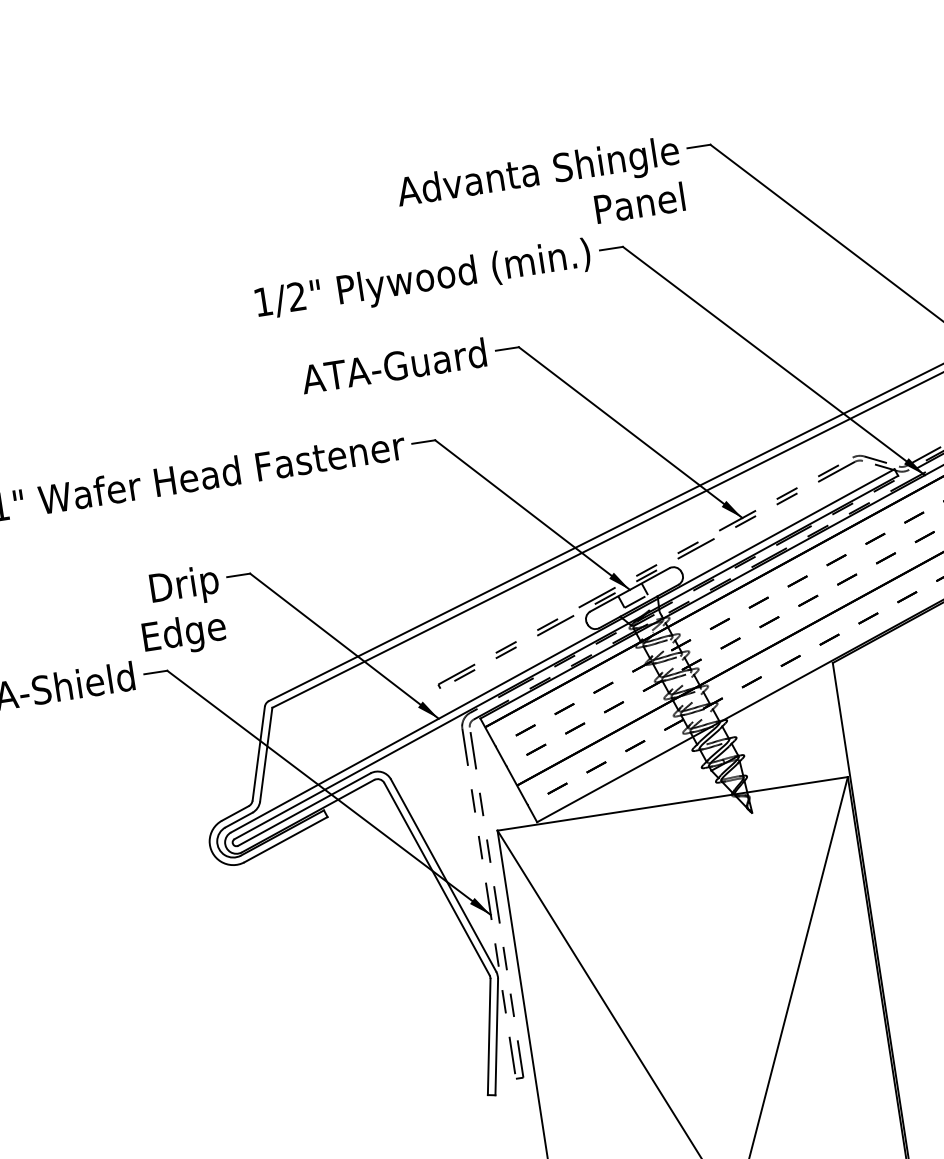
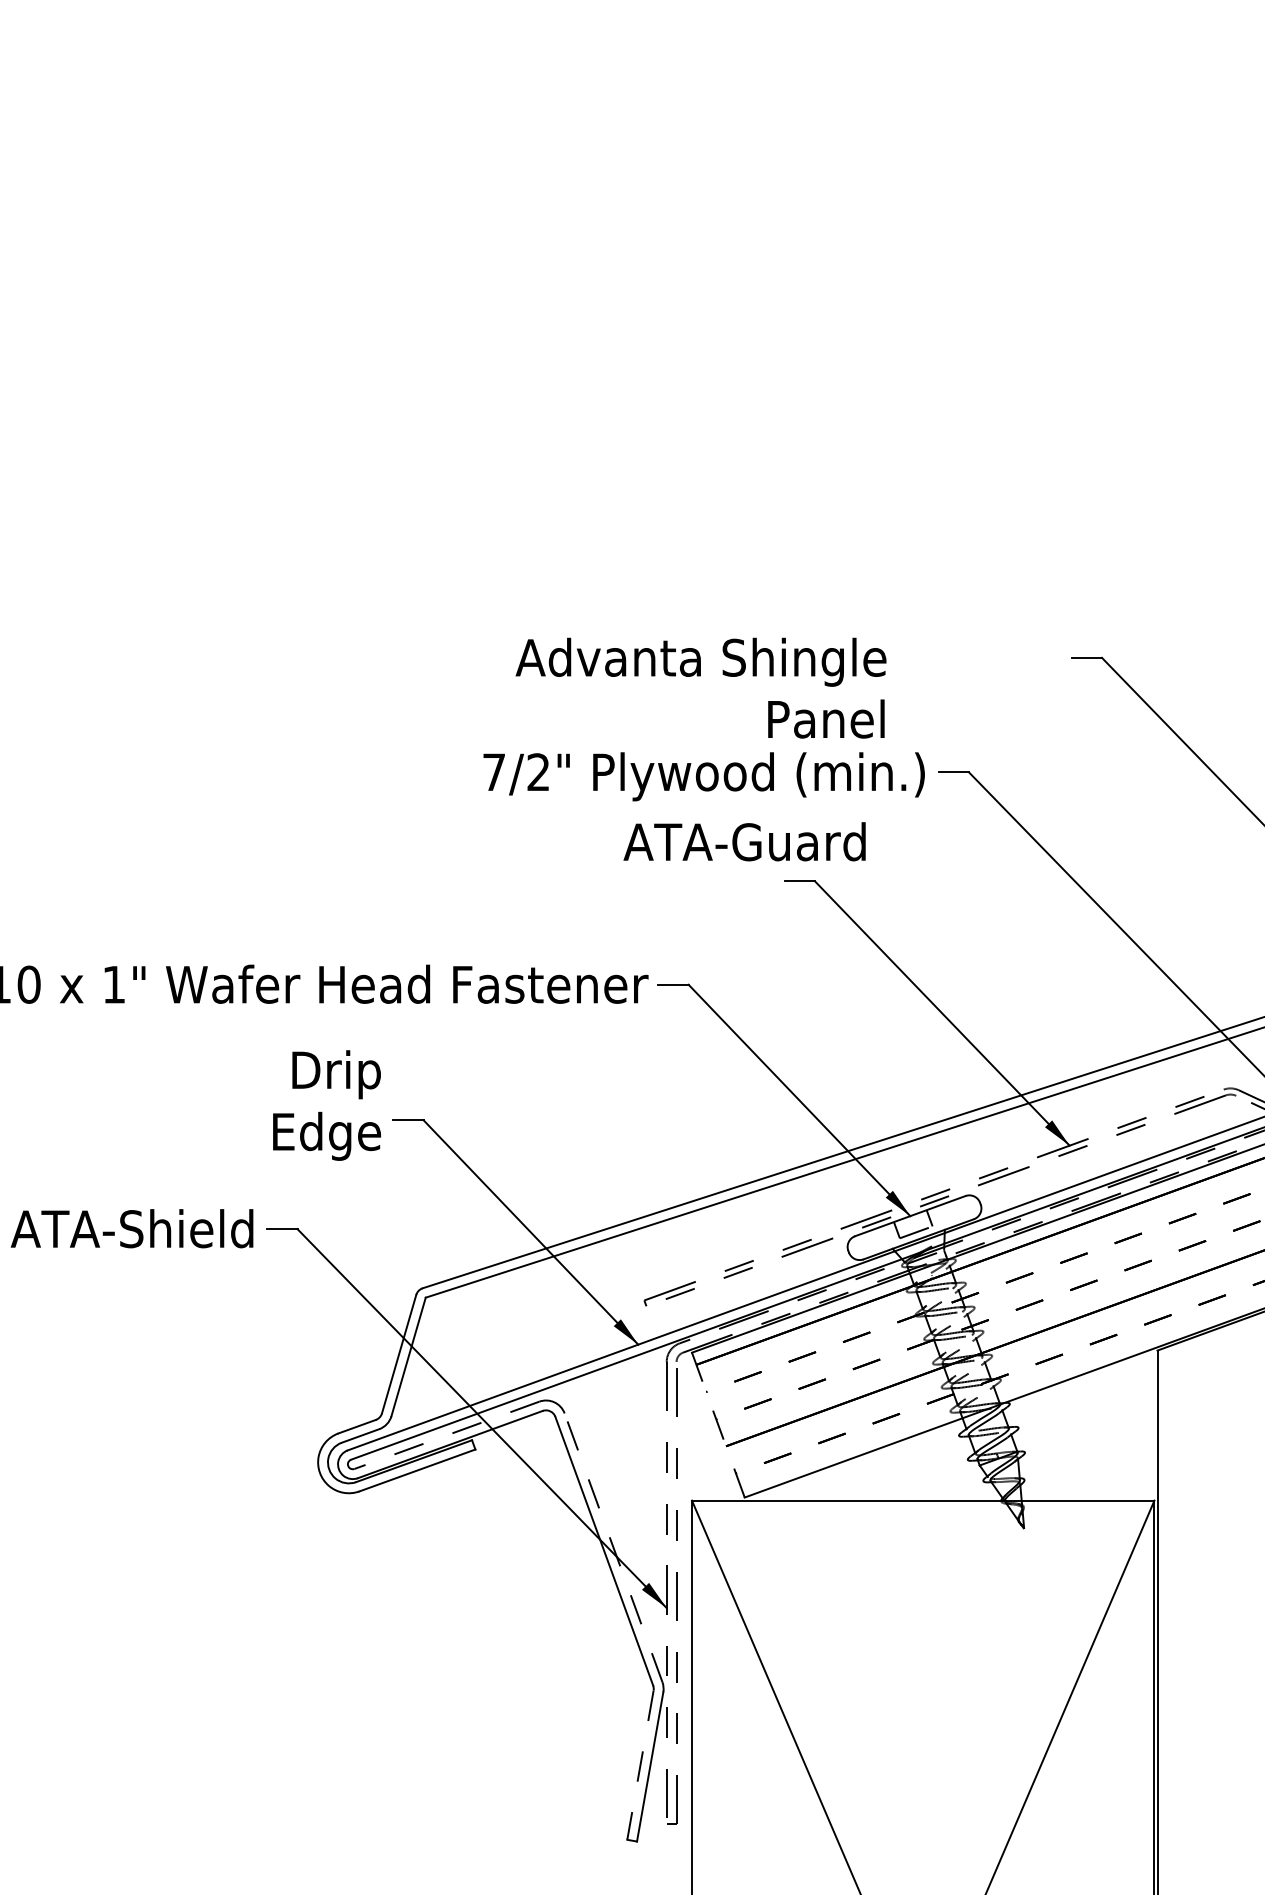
text: (540, 193) -> (700, 687), moved
text: (262, 301) -> (493, 771), 1/2" -> 7/2"
text: (393, 365) -> (744, 841), moved
text: (180, 611) -> (326, 1105), moved
line: (508, 769) -> (718, 1424), solid -> dashed
line: (304, 809) -> (446, 1435), solid -> dashed
line: (443, 875) -> (613, 1547), solid -> dashed
line: (489, 1037) -> (640, 1765), solid -> dashed

